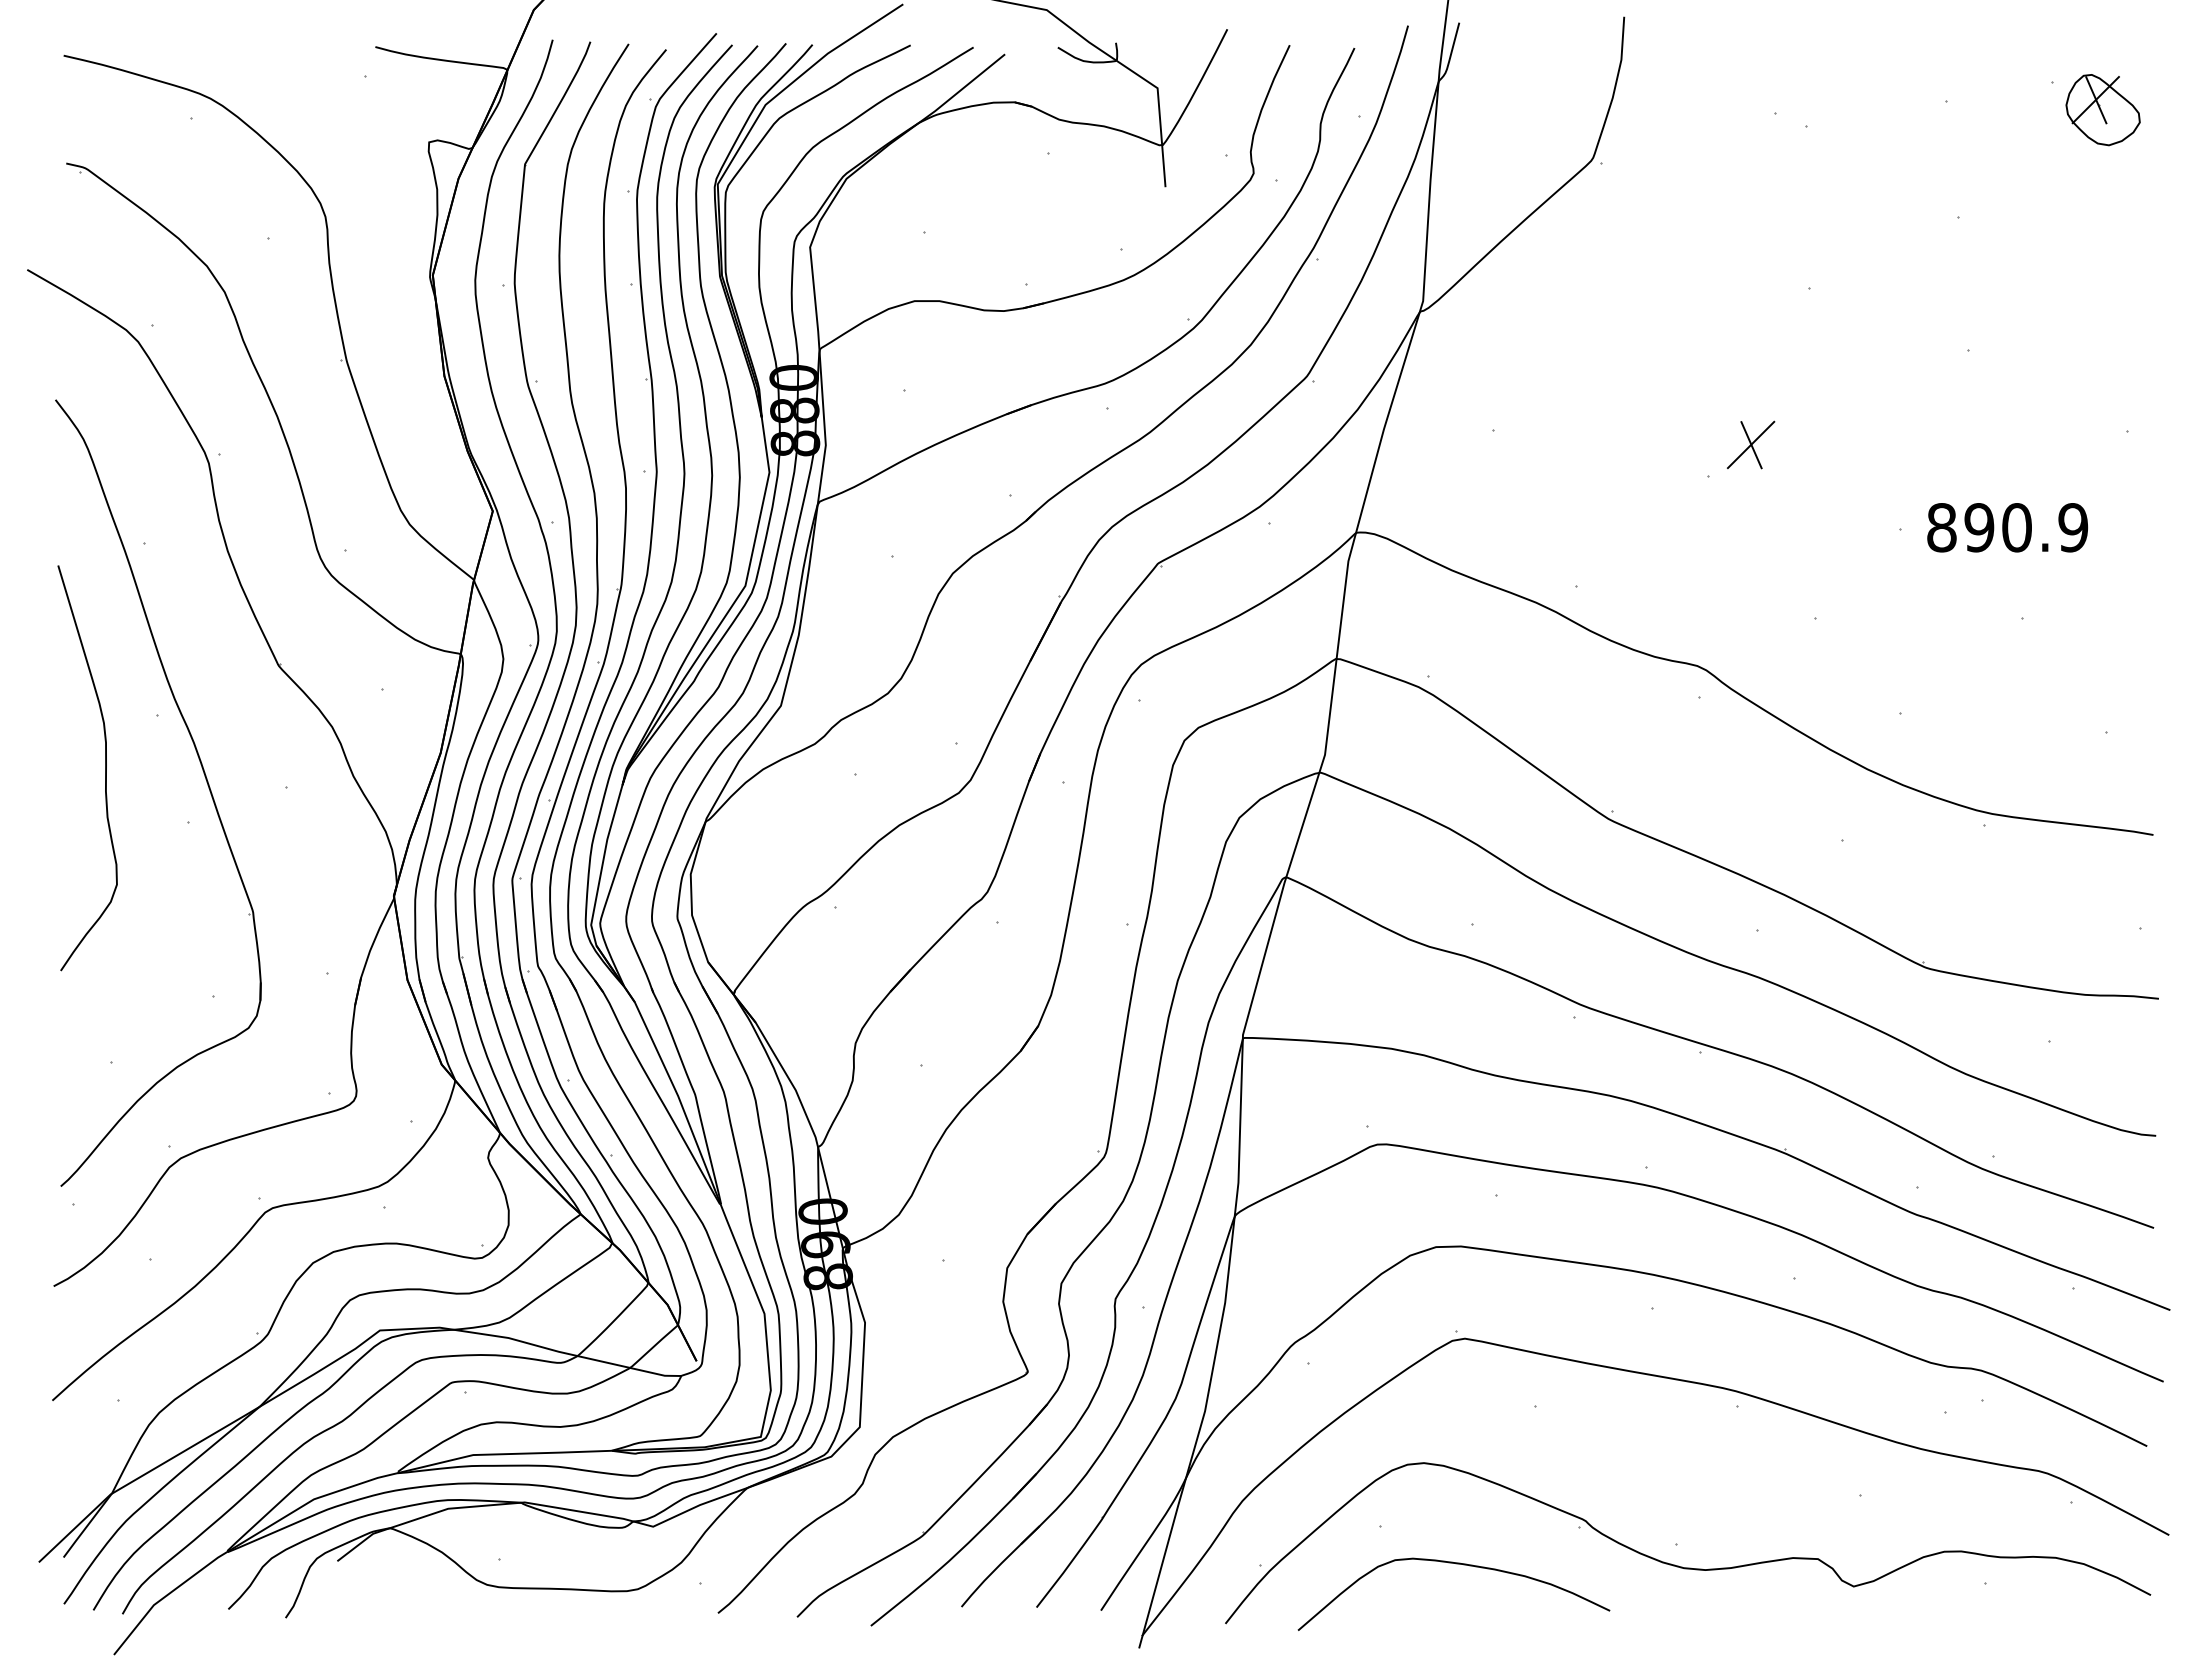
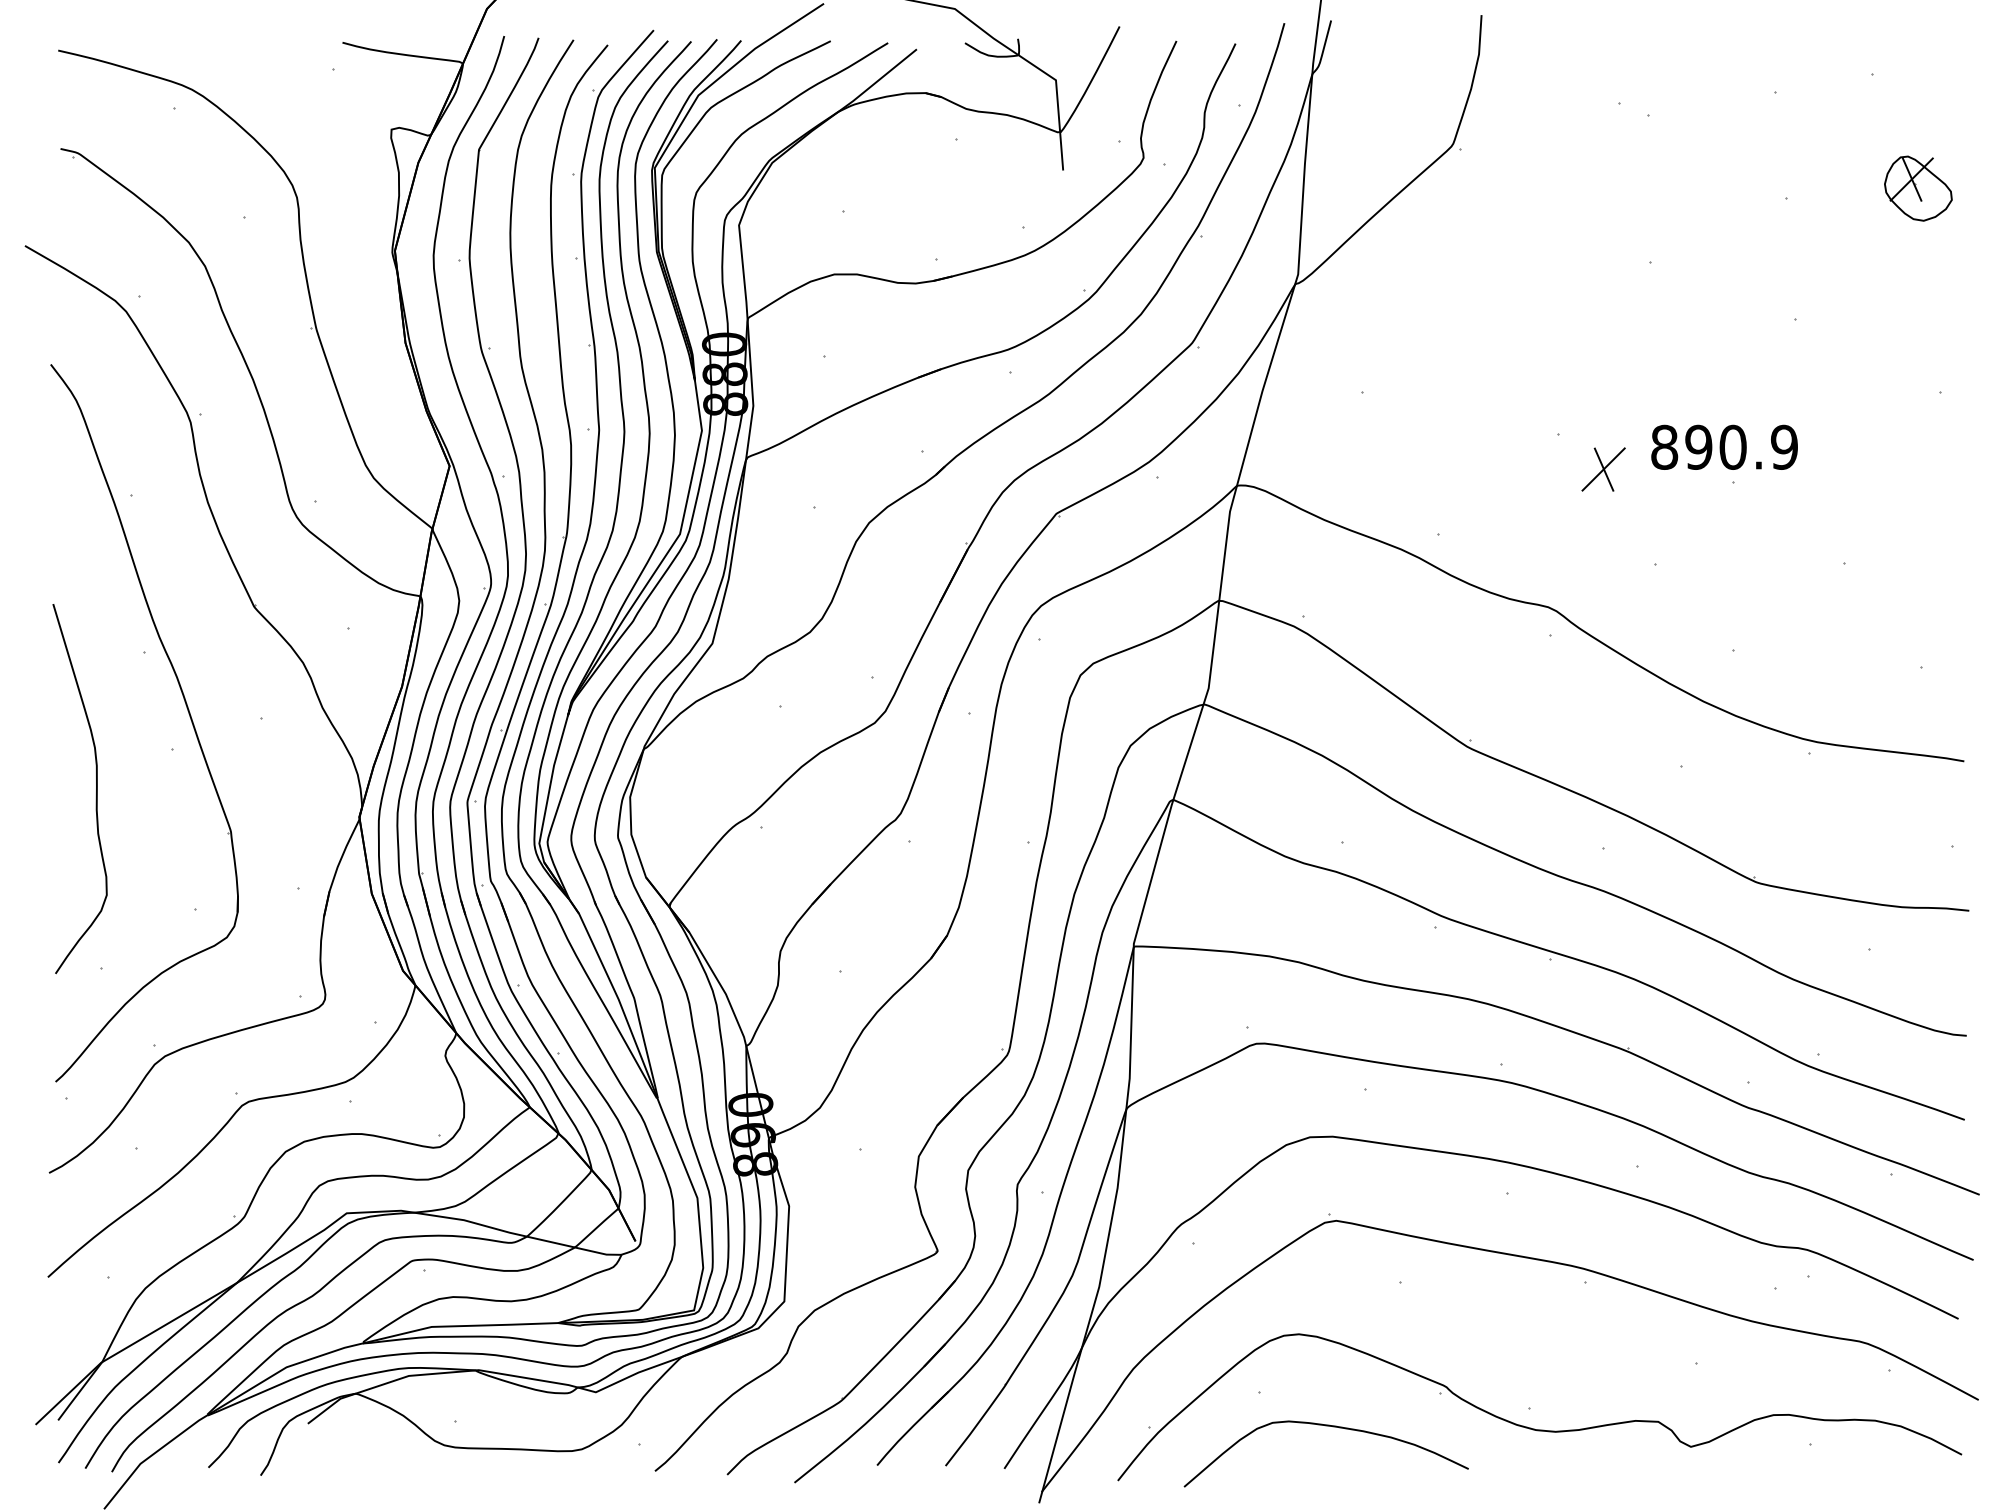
part: (2102, 110) -> (1917, 189), moved
part: (1751, 444) -> (1604, 469), moved
text: (2007, 527) -> (1724, 447), moved
curve: (105, 768) -> (96, 789), moved

